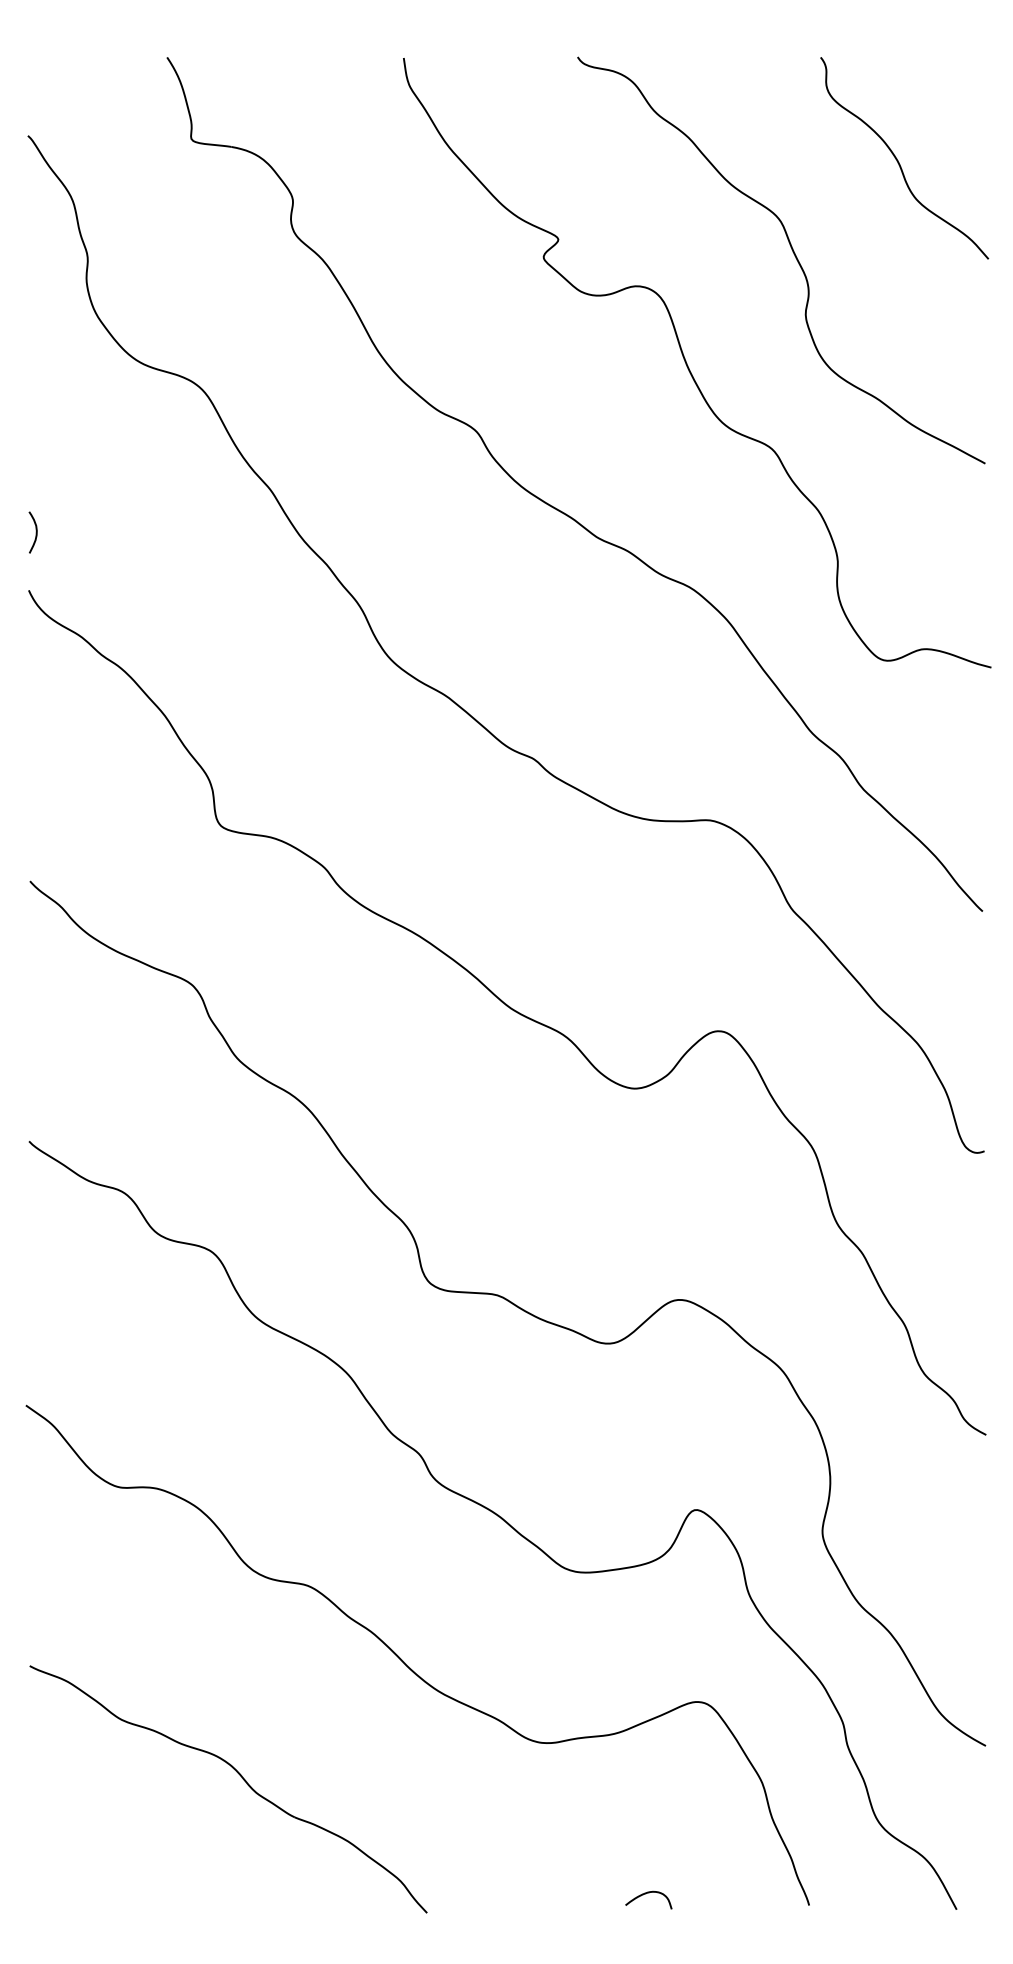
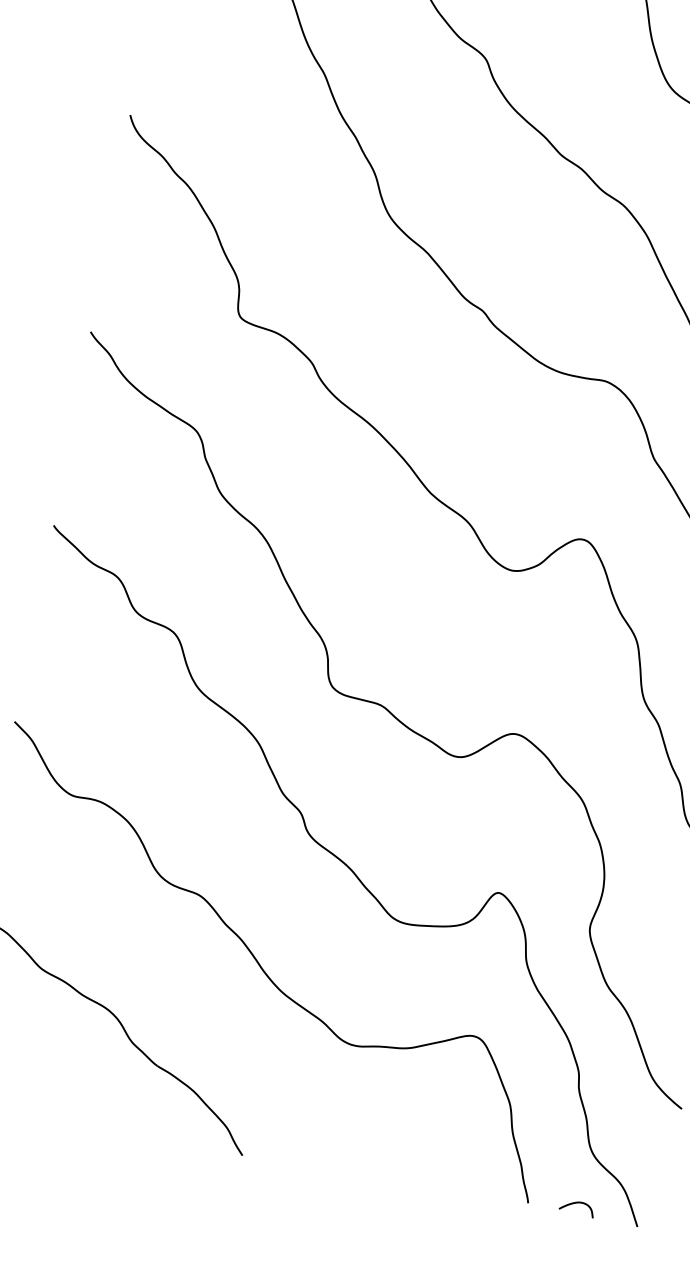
curve: (35, 532) -> (143, 72), removed
curve: (645, 1894) -> (575, 1203), moved

